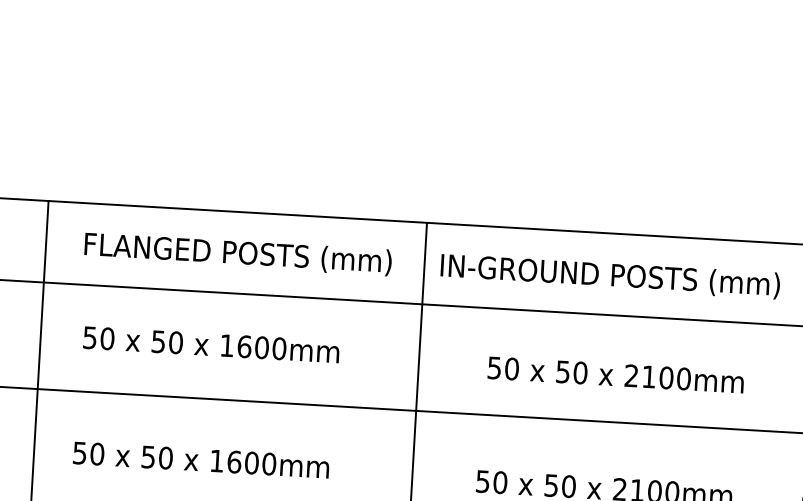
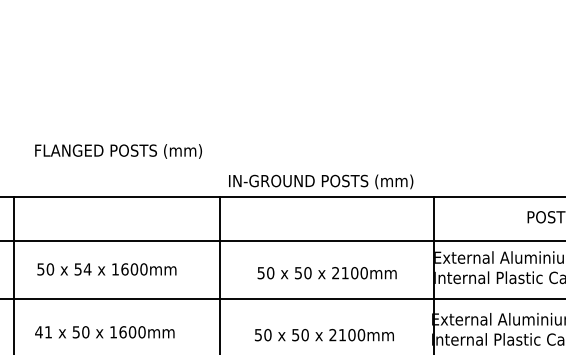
text: (237, 254) -> (118, 151), moved
text: (611, 275) -> (321, 181), moved
text: (175, 342) -> (87, 269), 50 -> 54
text: (88, 454) -> (43, 332), 50 -> 41

